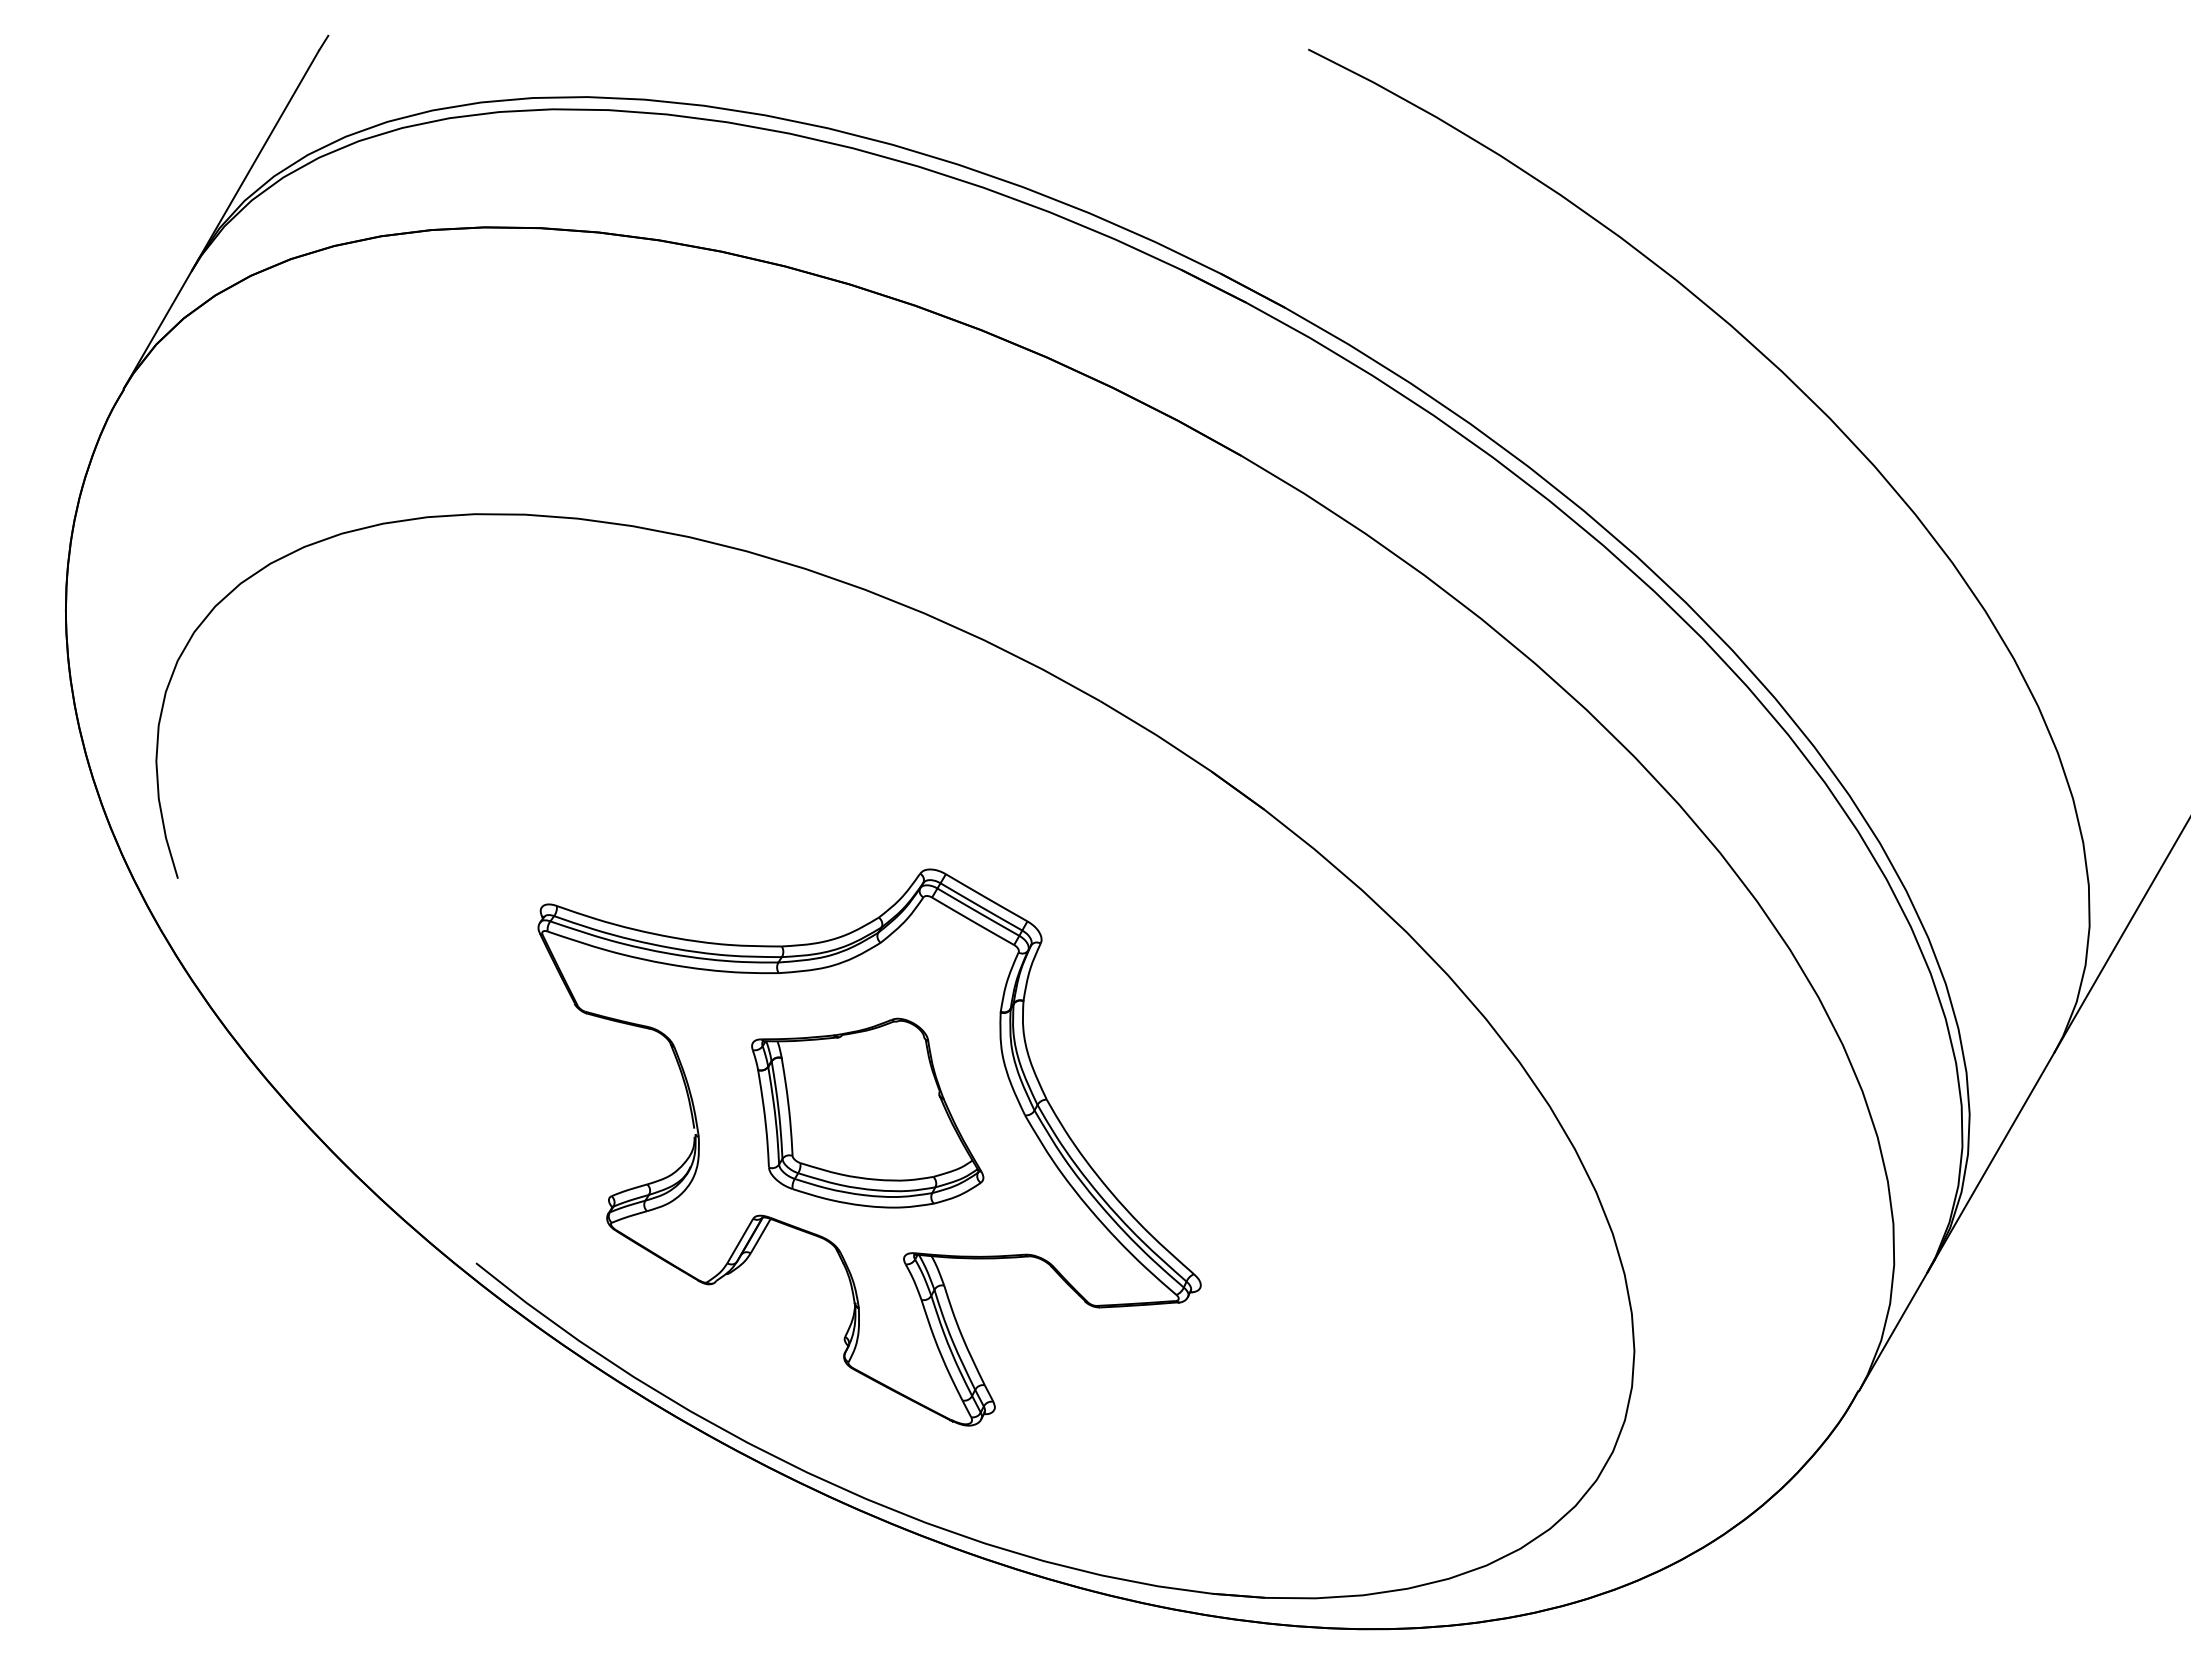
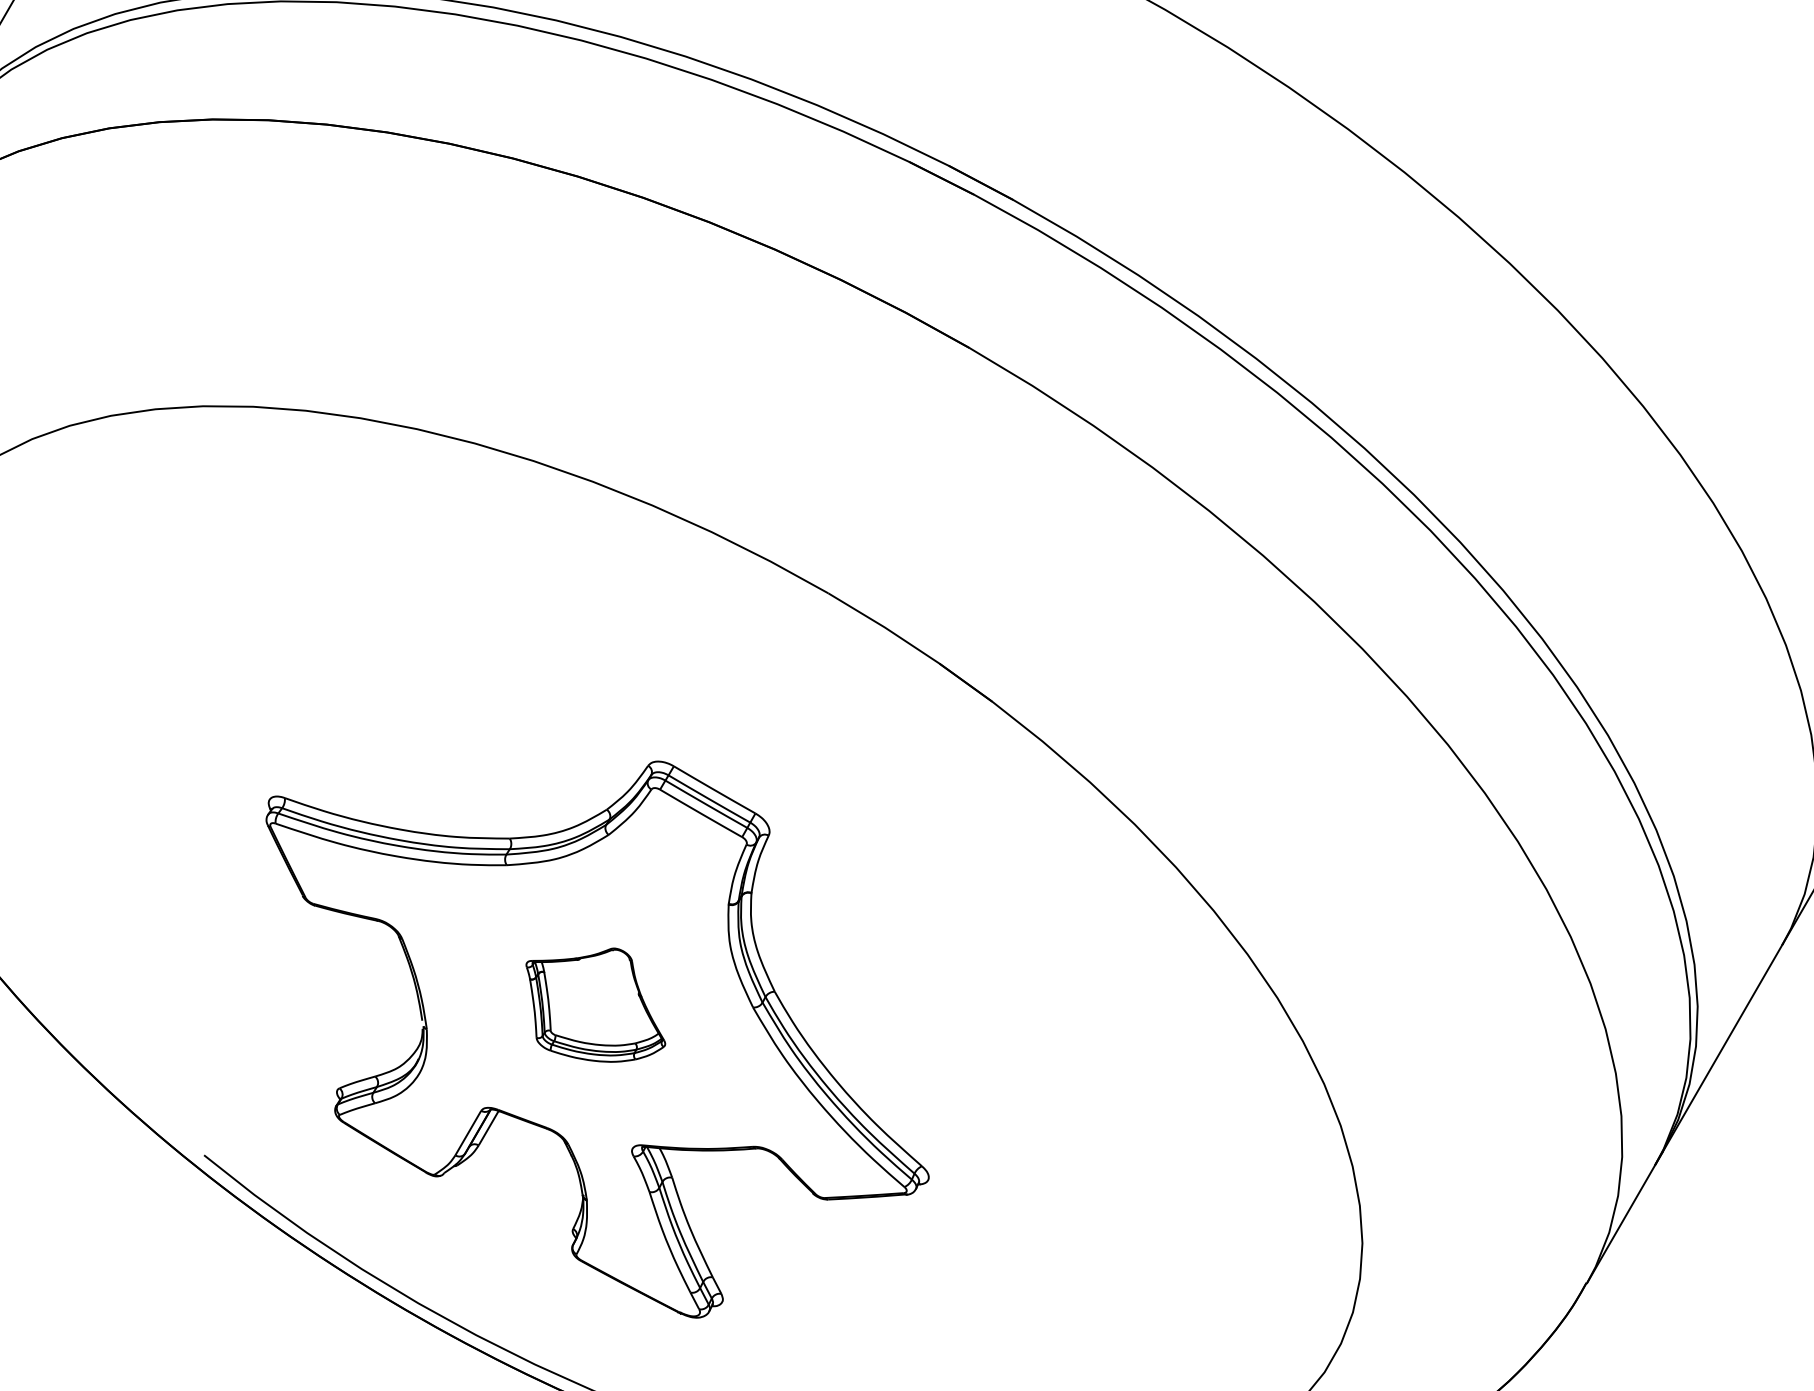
part: (867, 1112) -> (595, 1004), size x0.6

